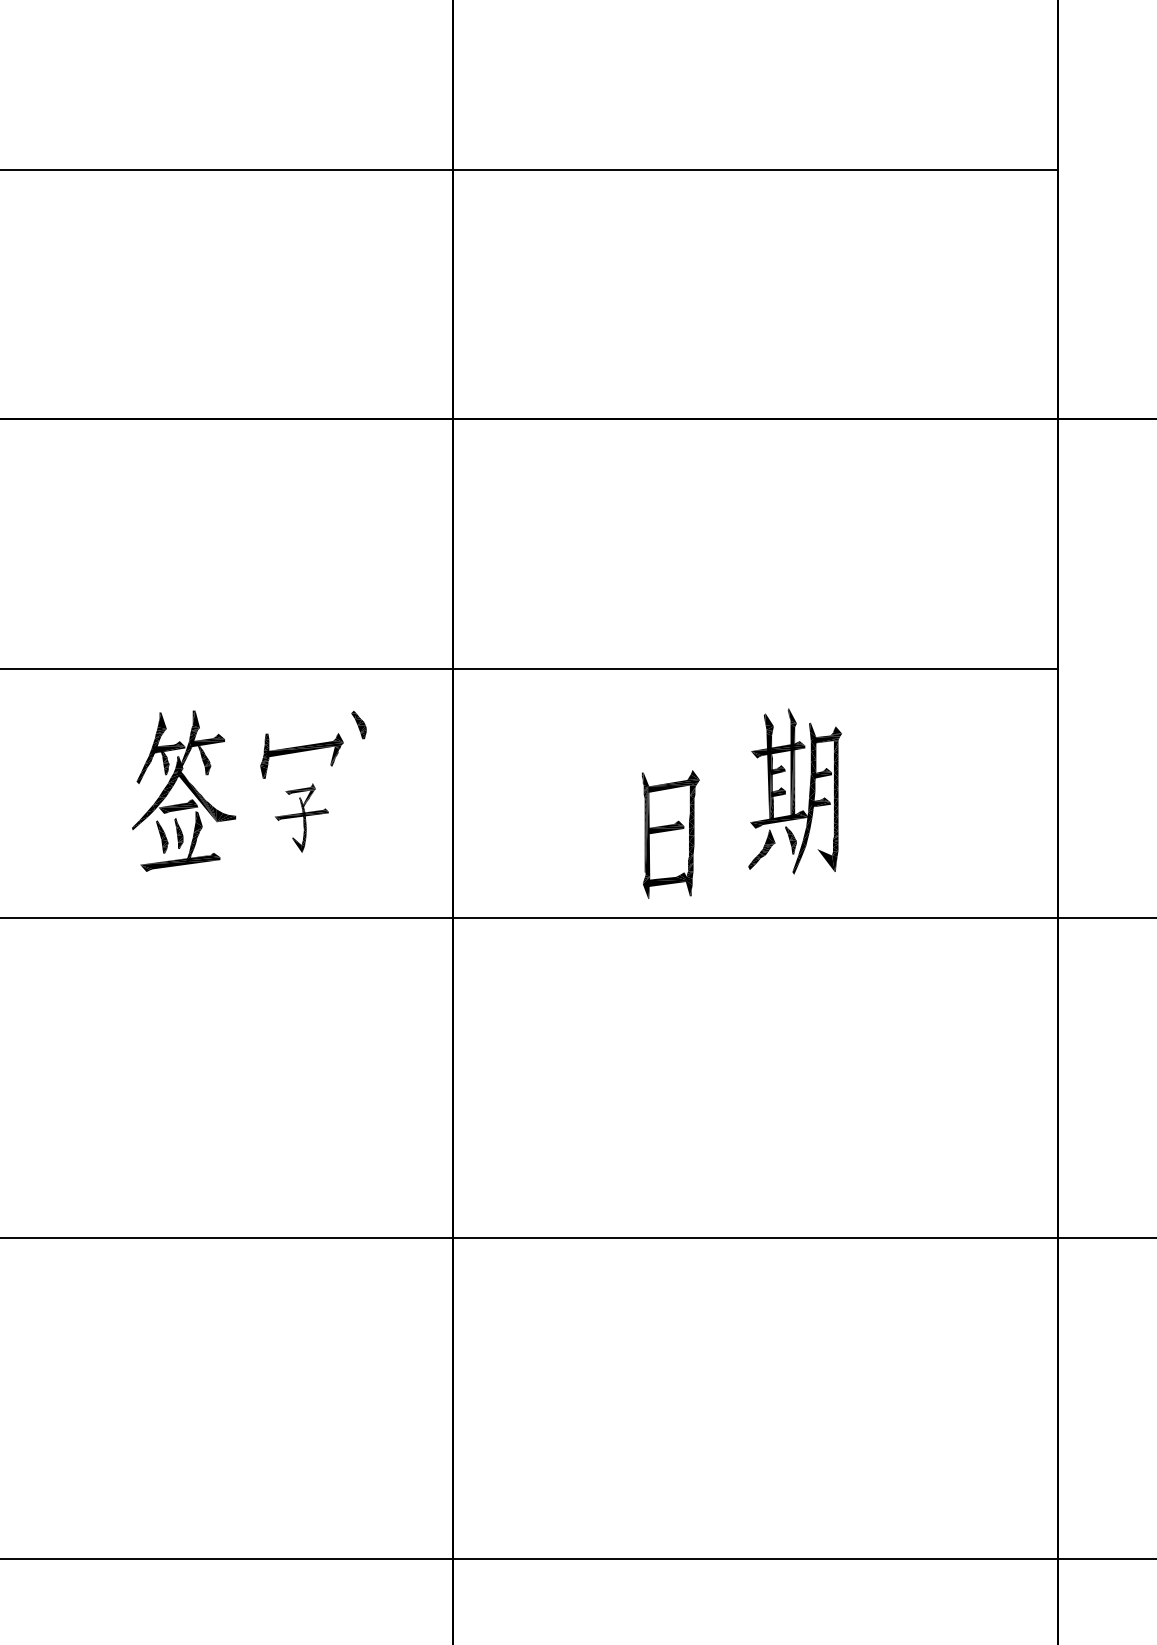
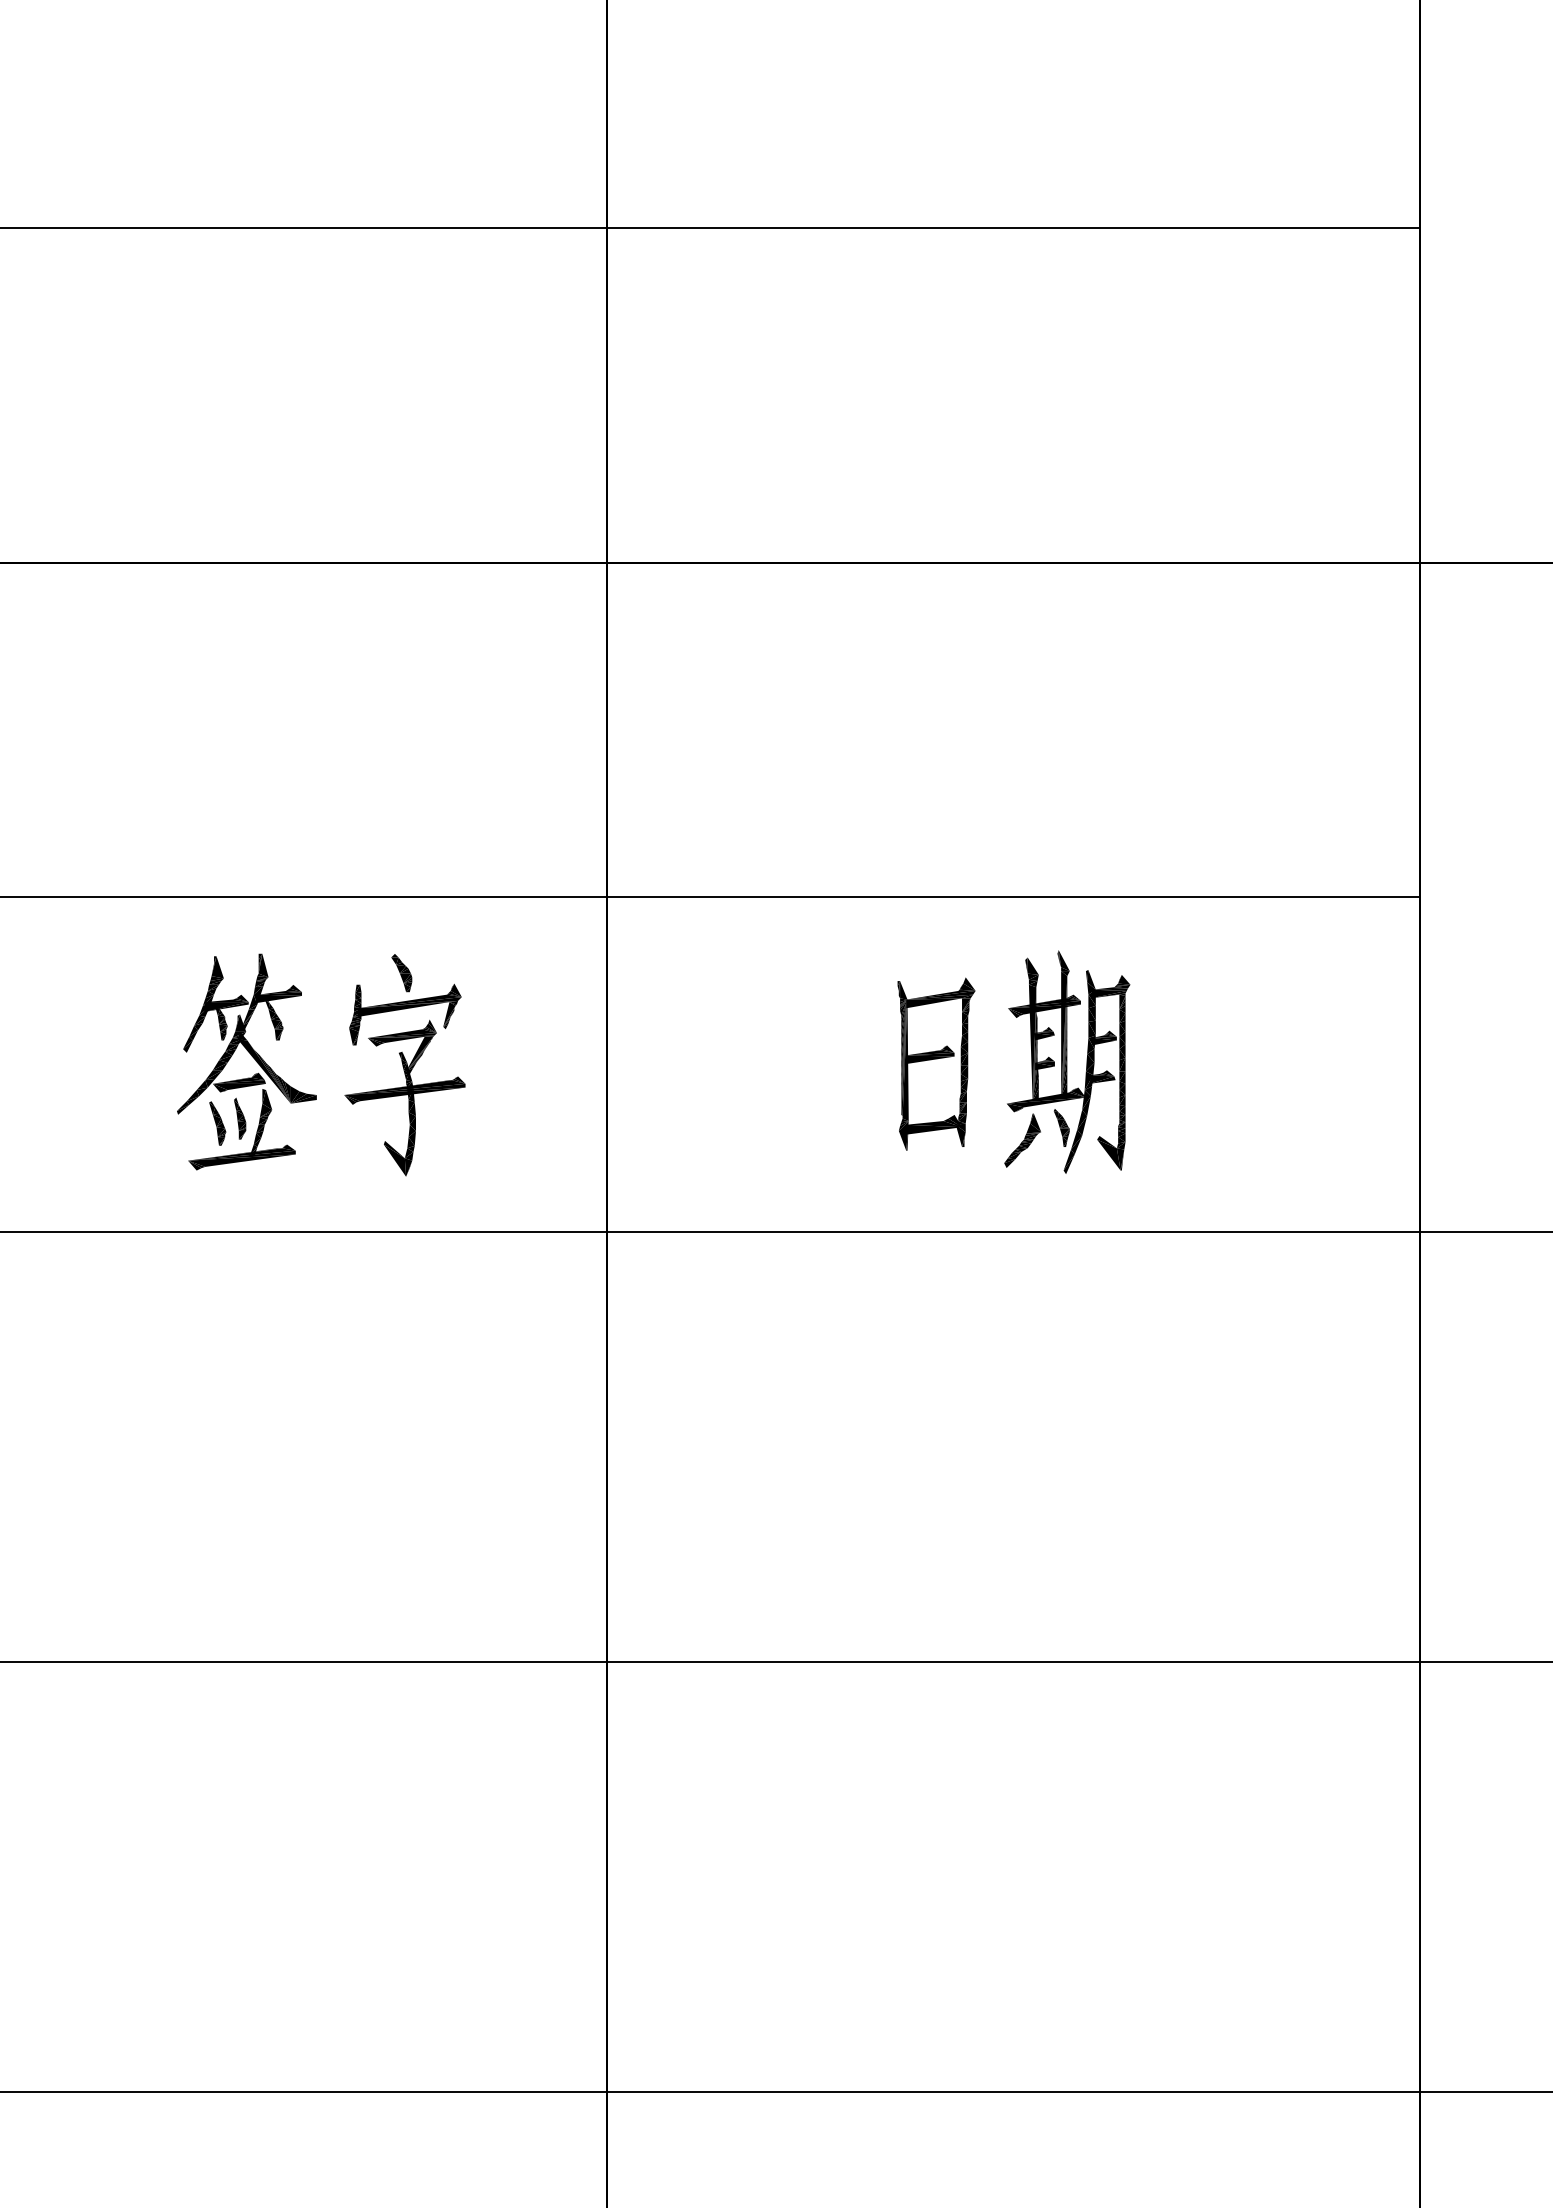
part: (358, 725) -> (401, 973), moved
part: (301, 817) -> (404, 1097), size x1.67
part: (670, 834) -> (936, 1063), moved
fill: (824, 850) -> (1106, 1141), added

